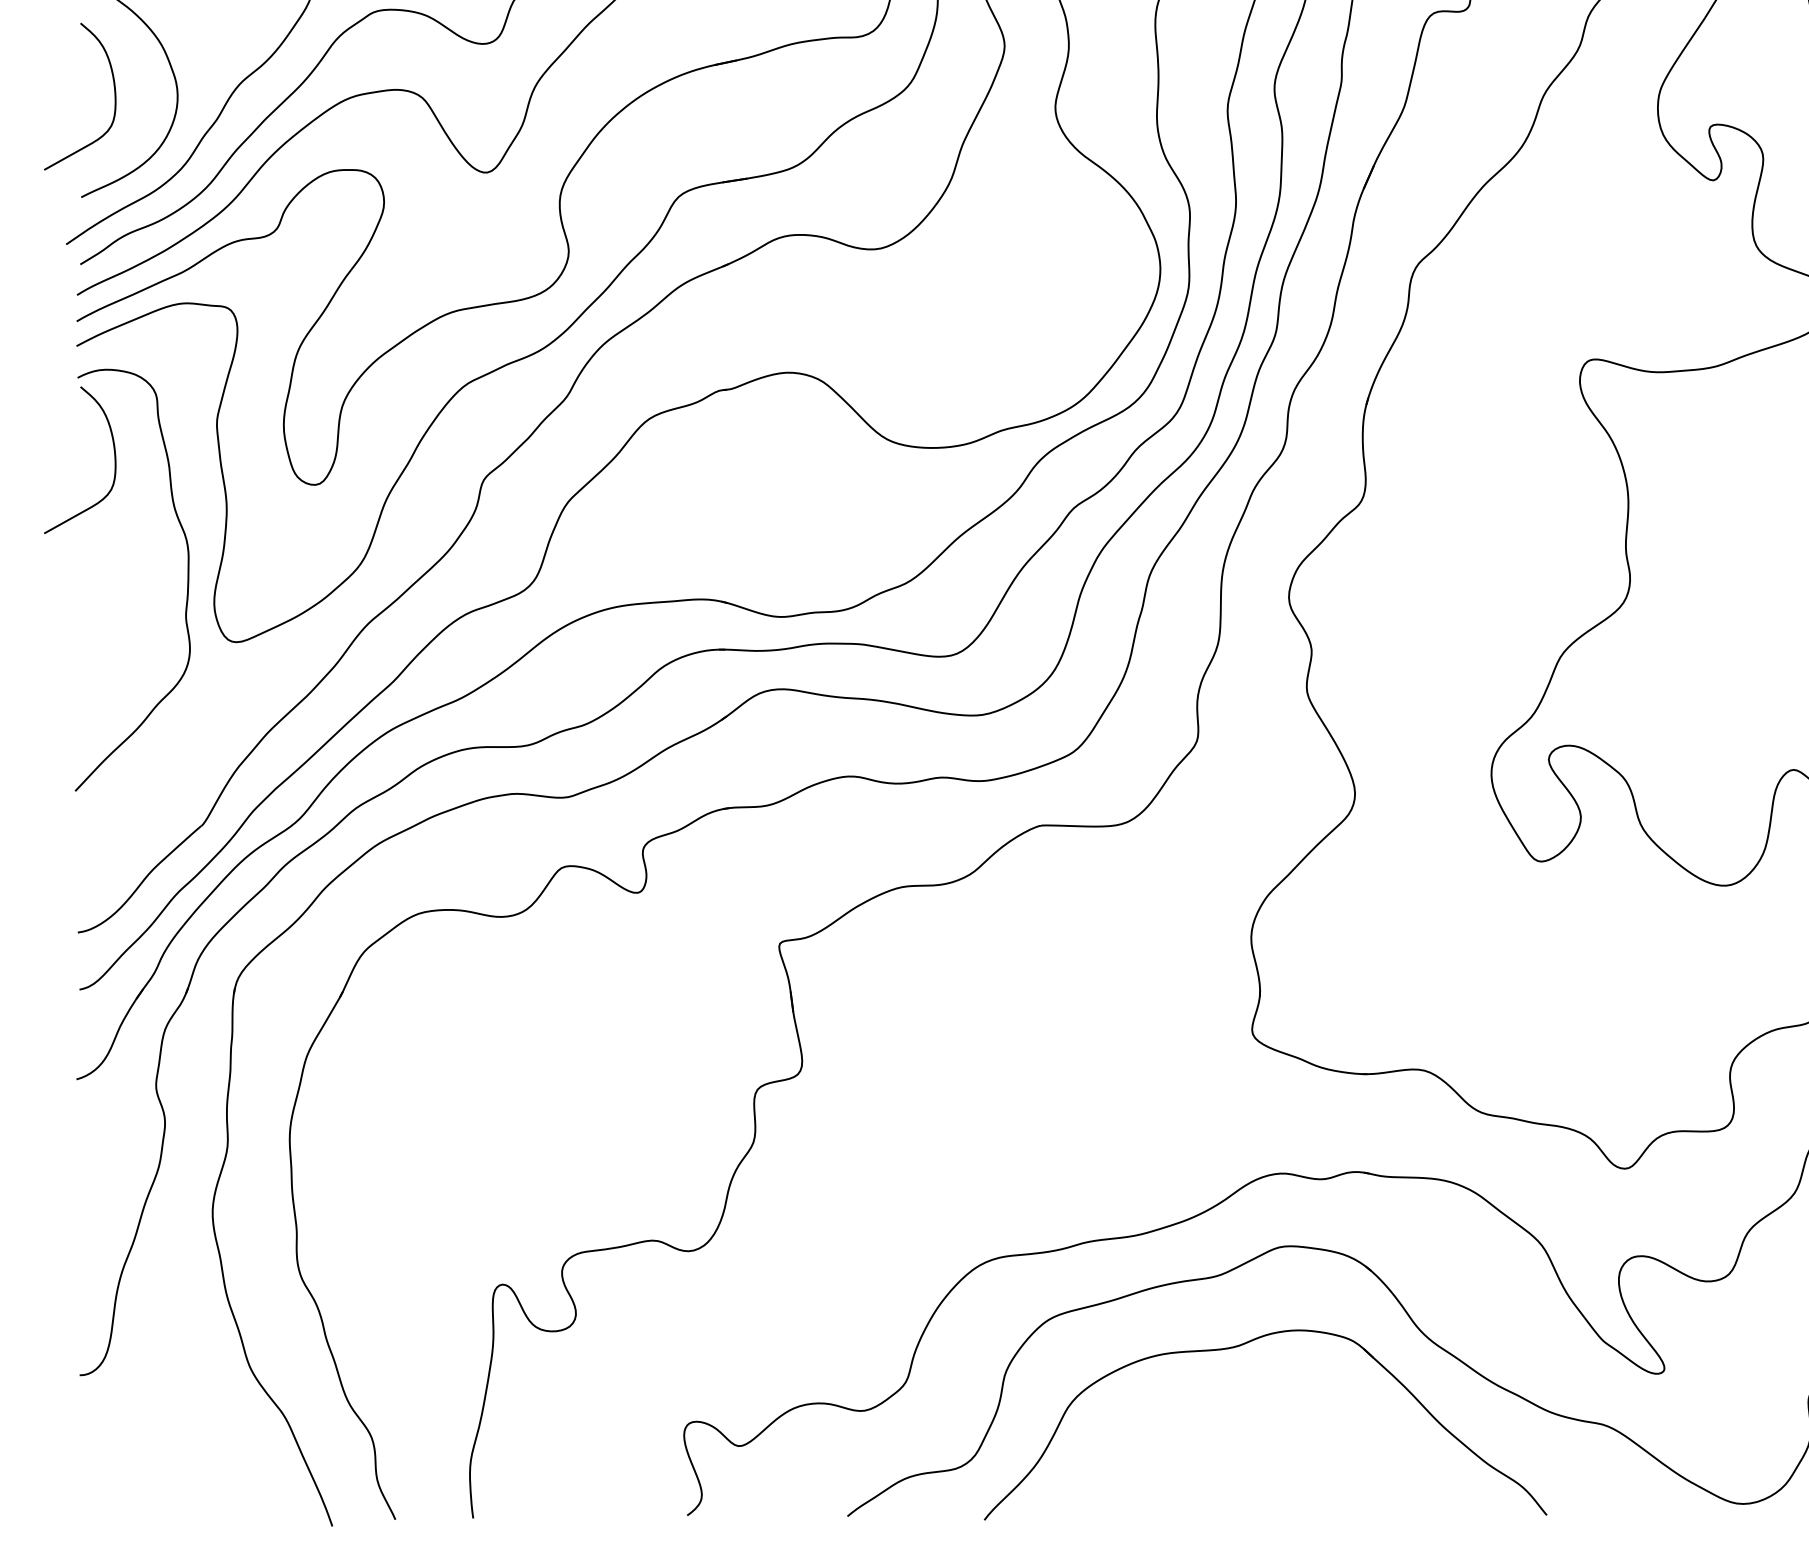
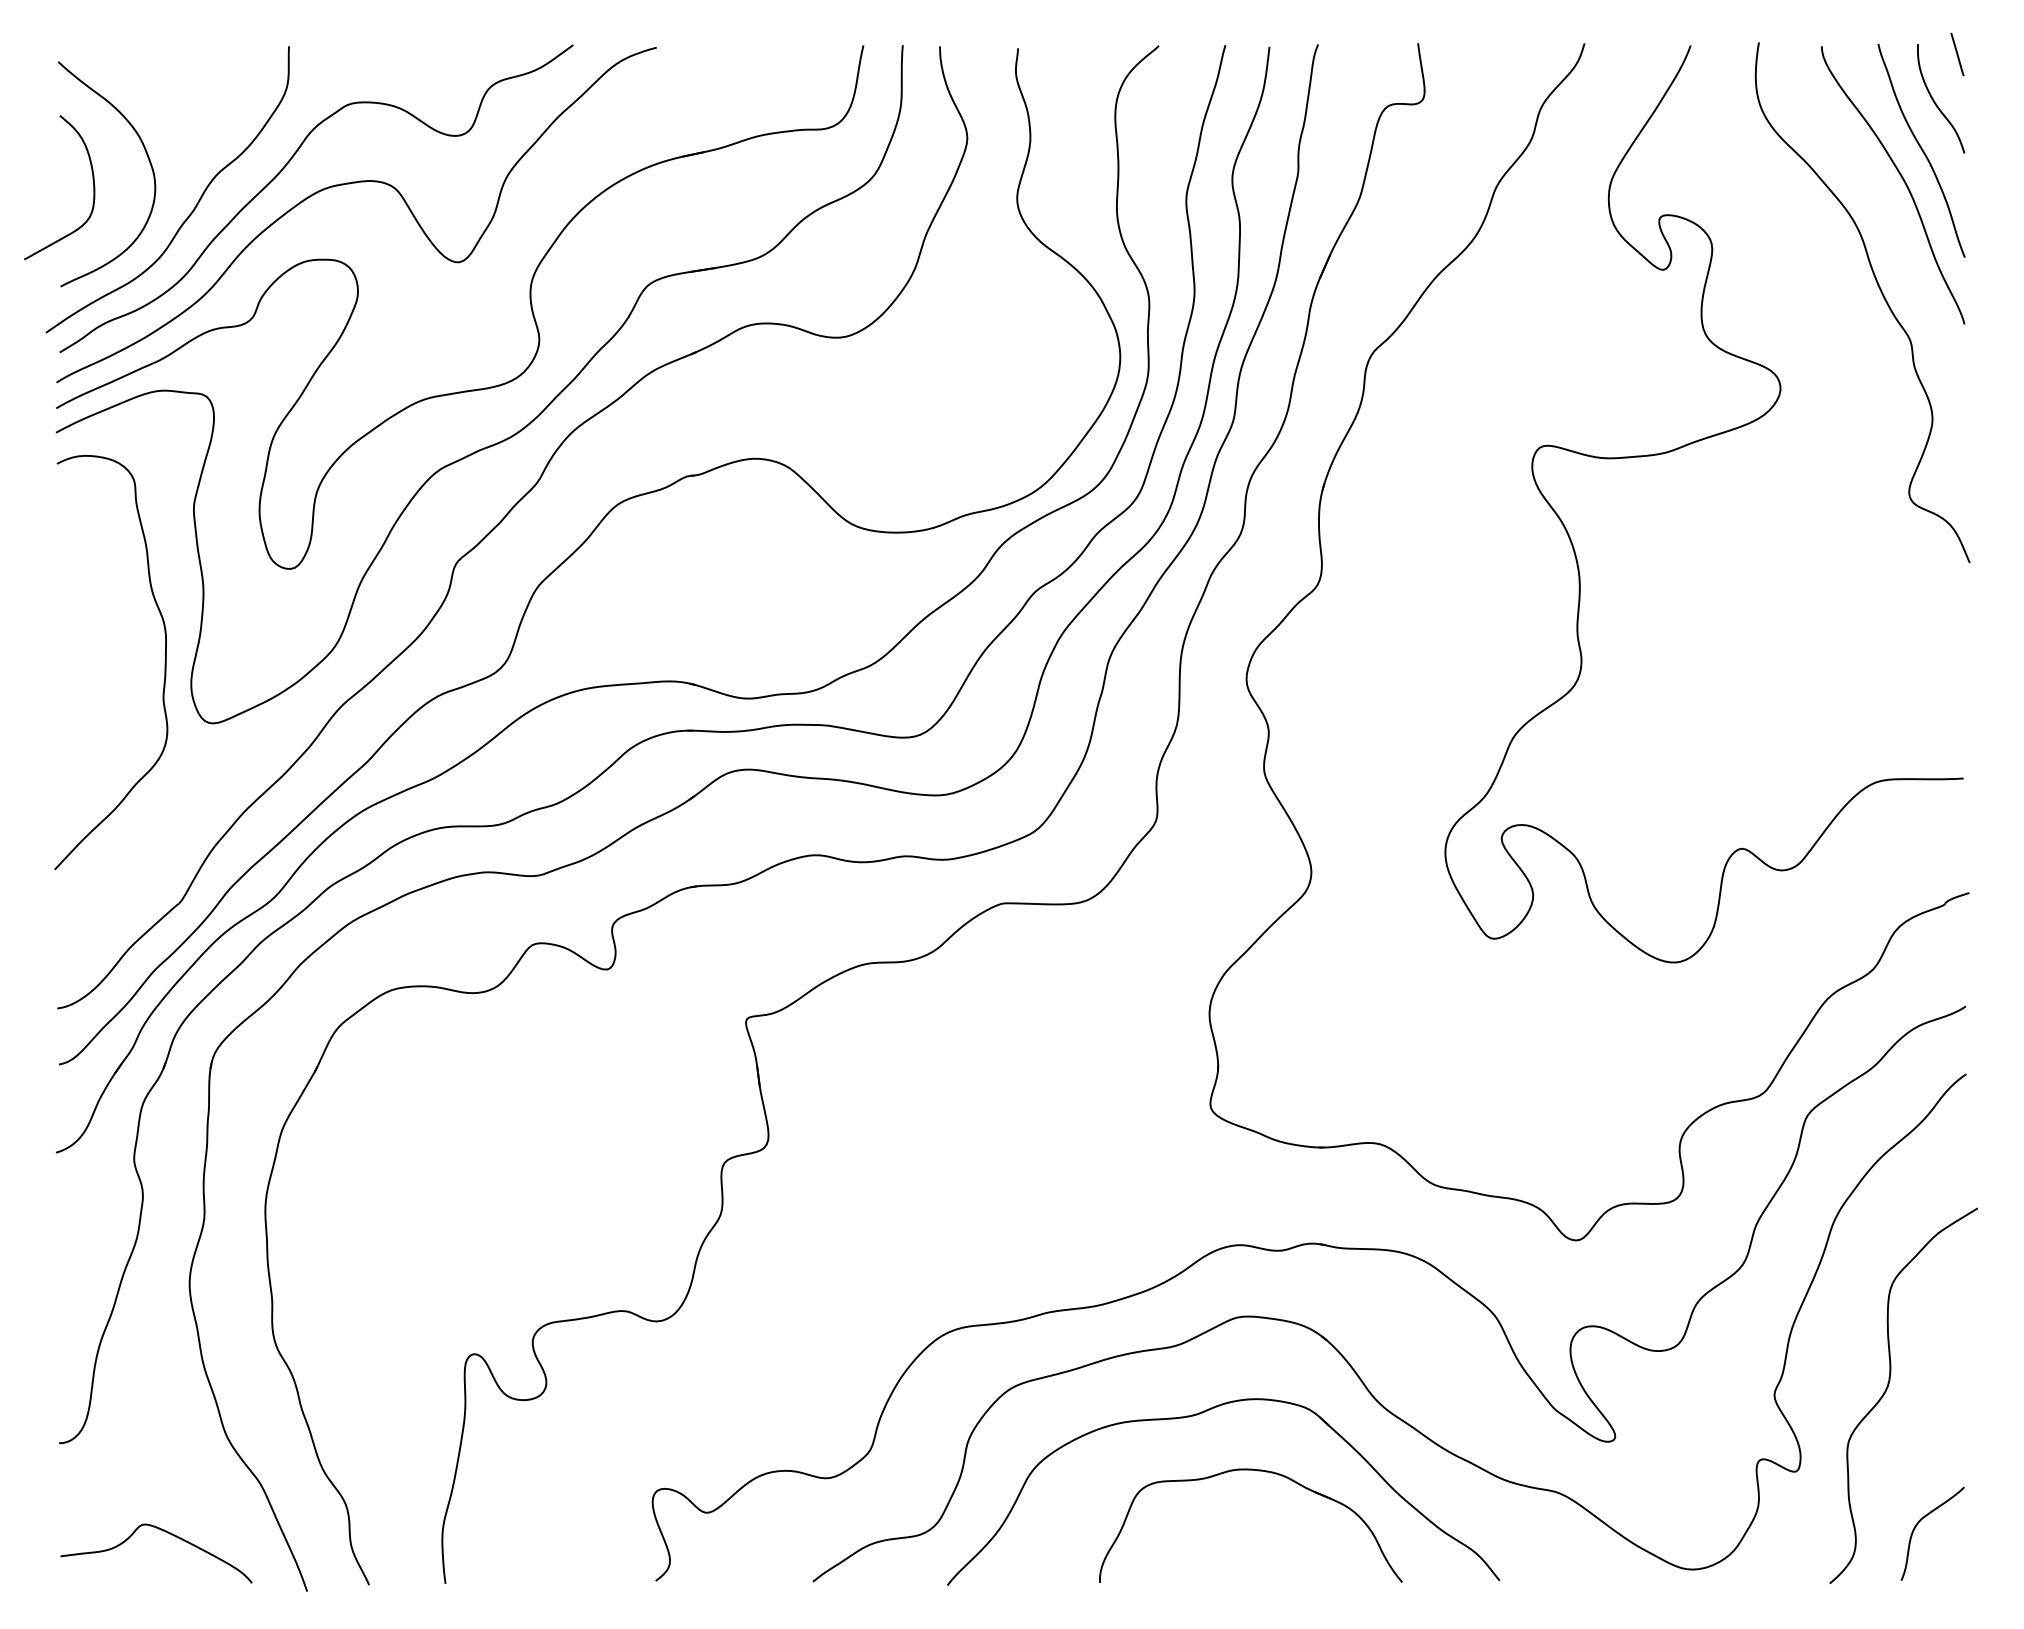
curve: (113, 452) -> (92, 537), removed
part: (1300, 1404) -> (1257, 1471), added
curve: (190, 1467) -> (167, 1533), added

